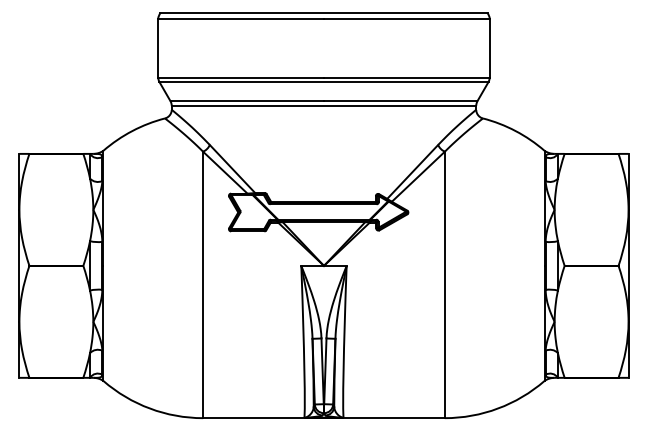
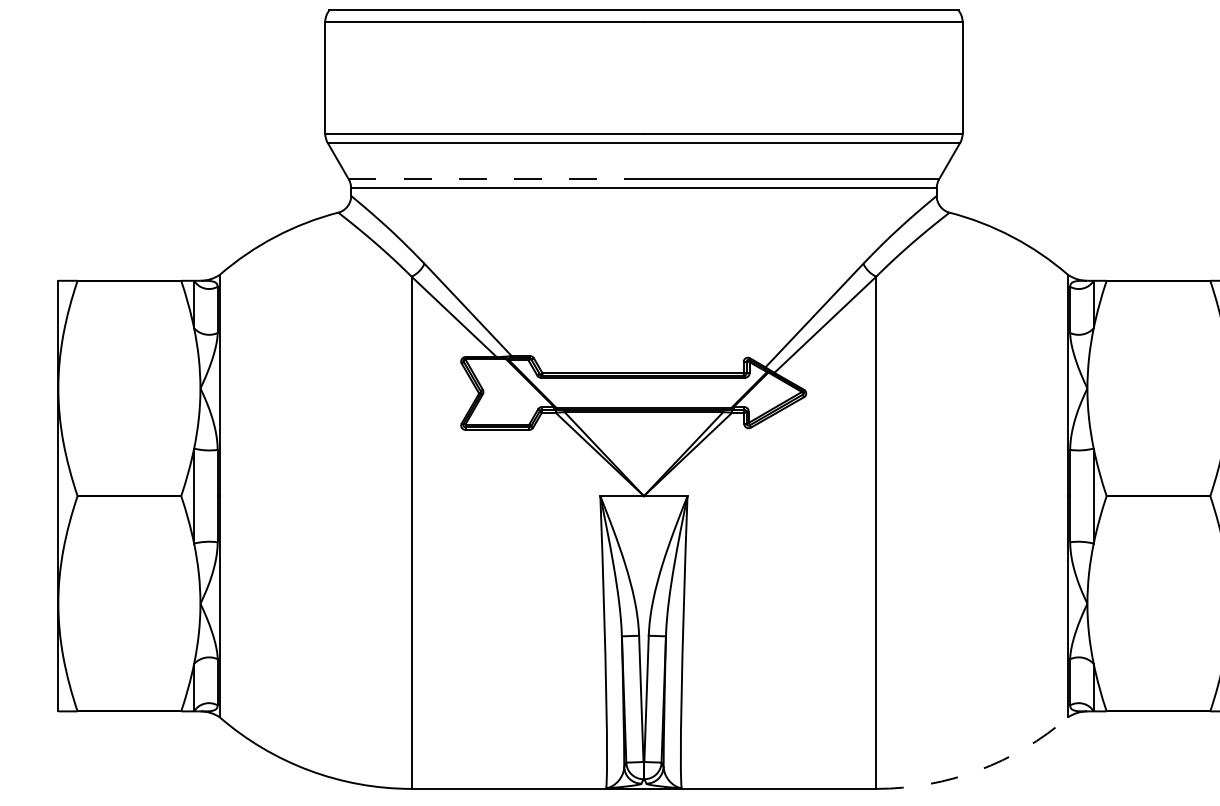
line: (247, 101) -> (496, 180), solid -> dashed
arc: (498, 408) -> (979, 770), solid -> dashed

